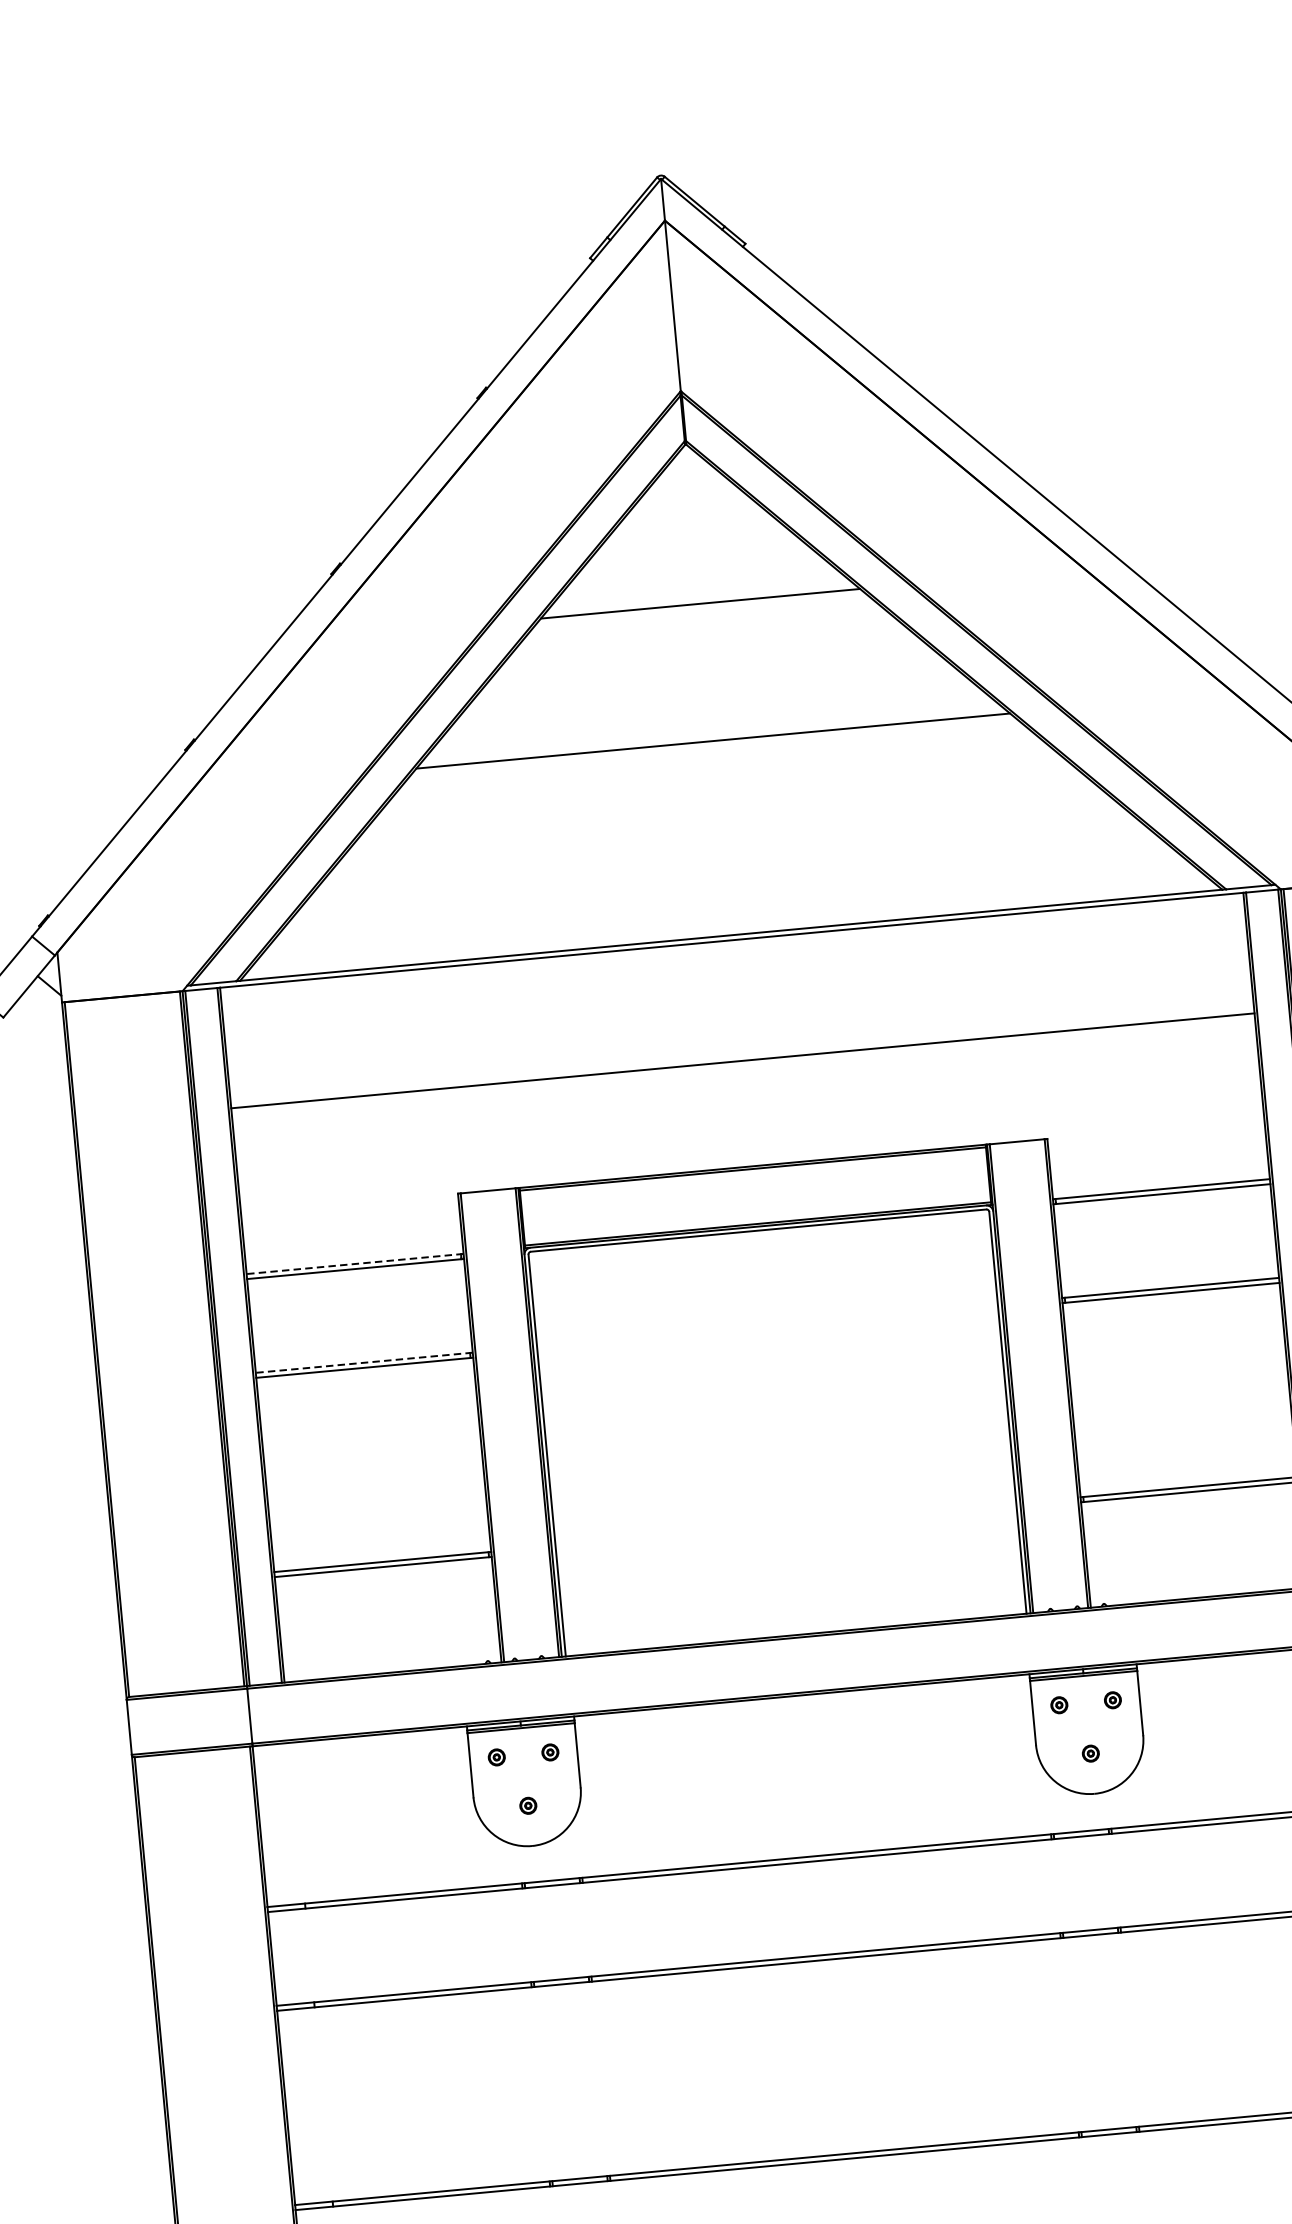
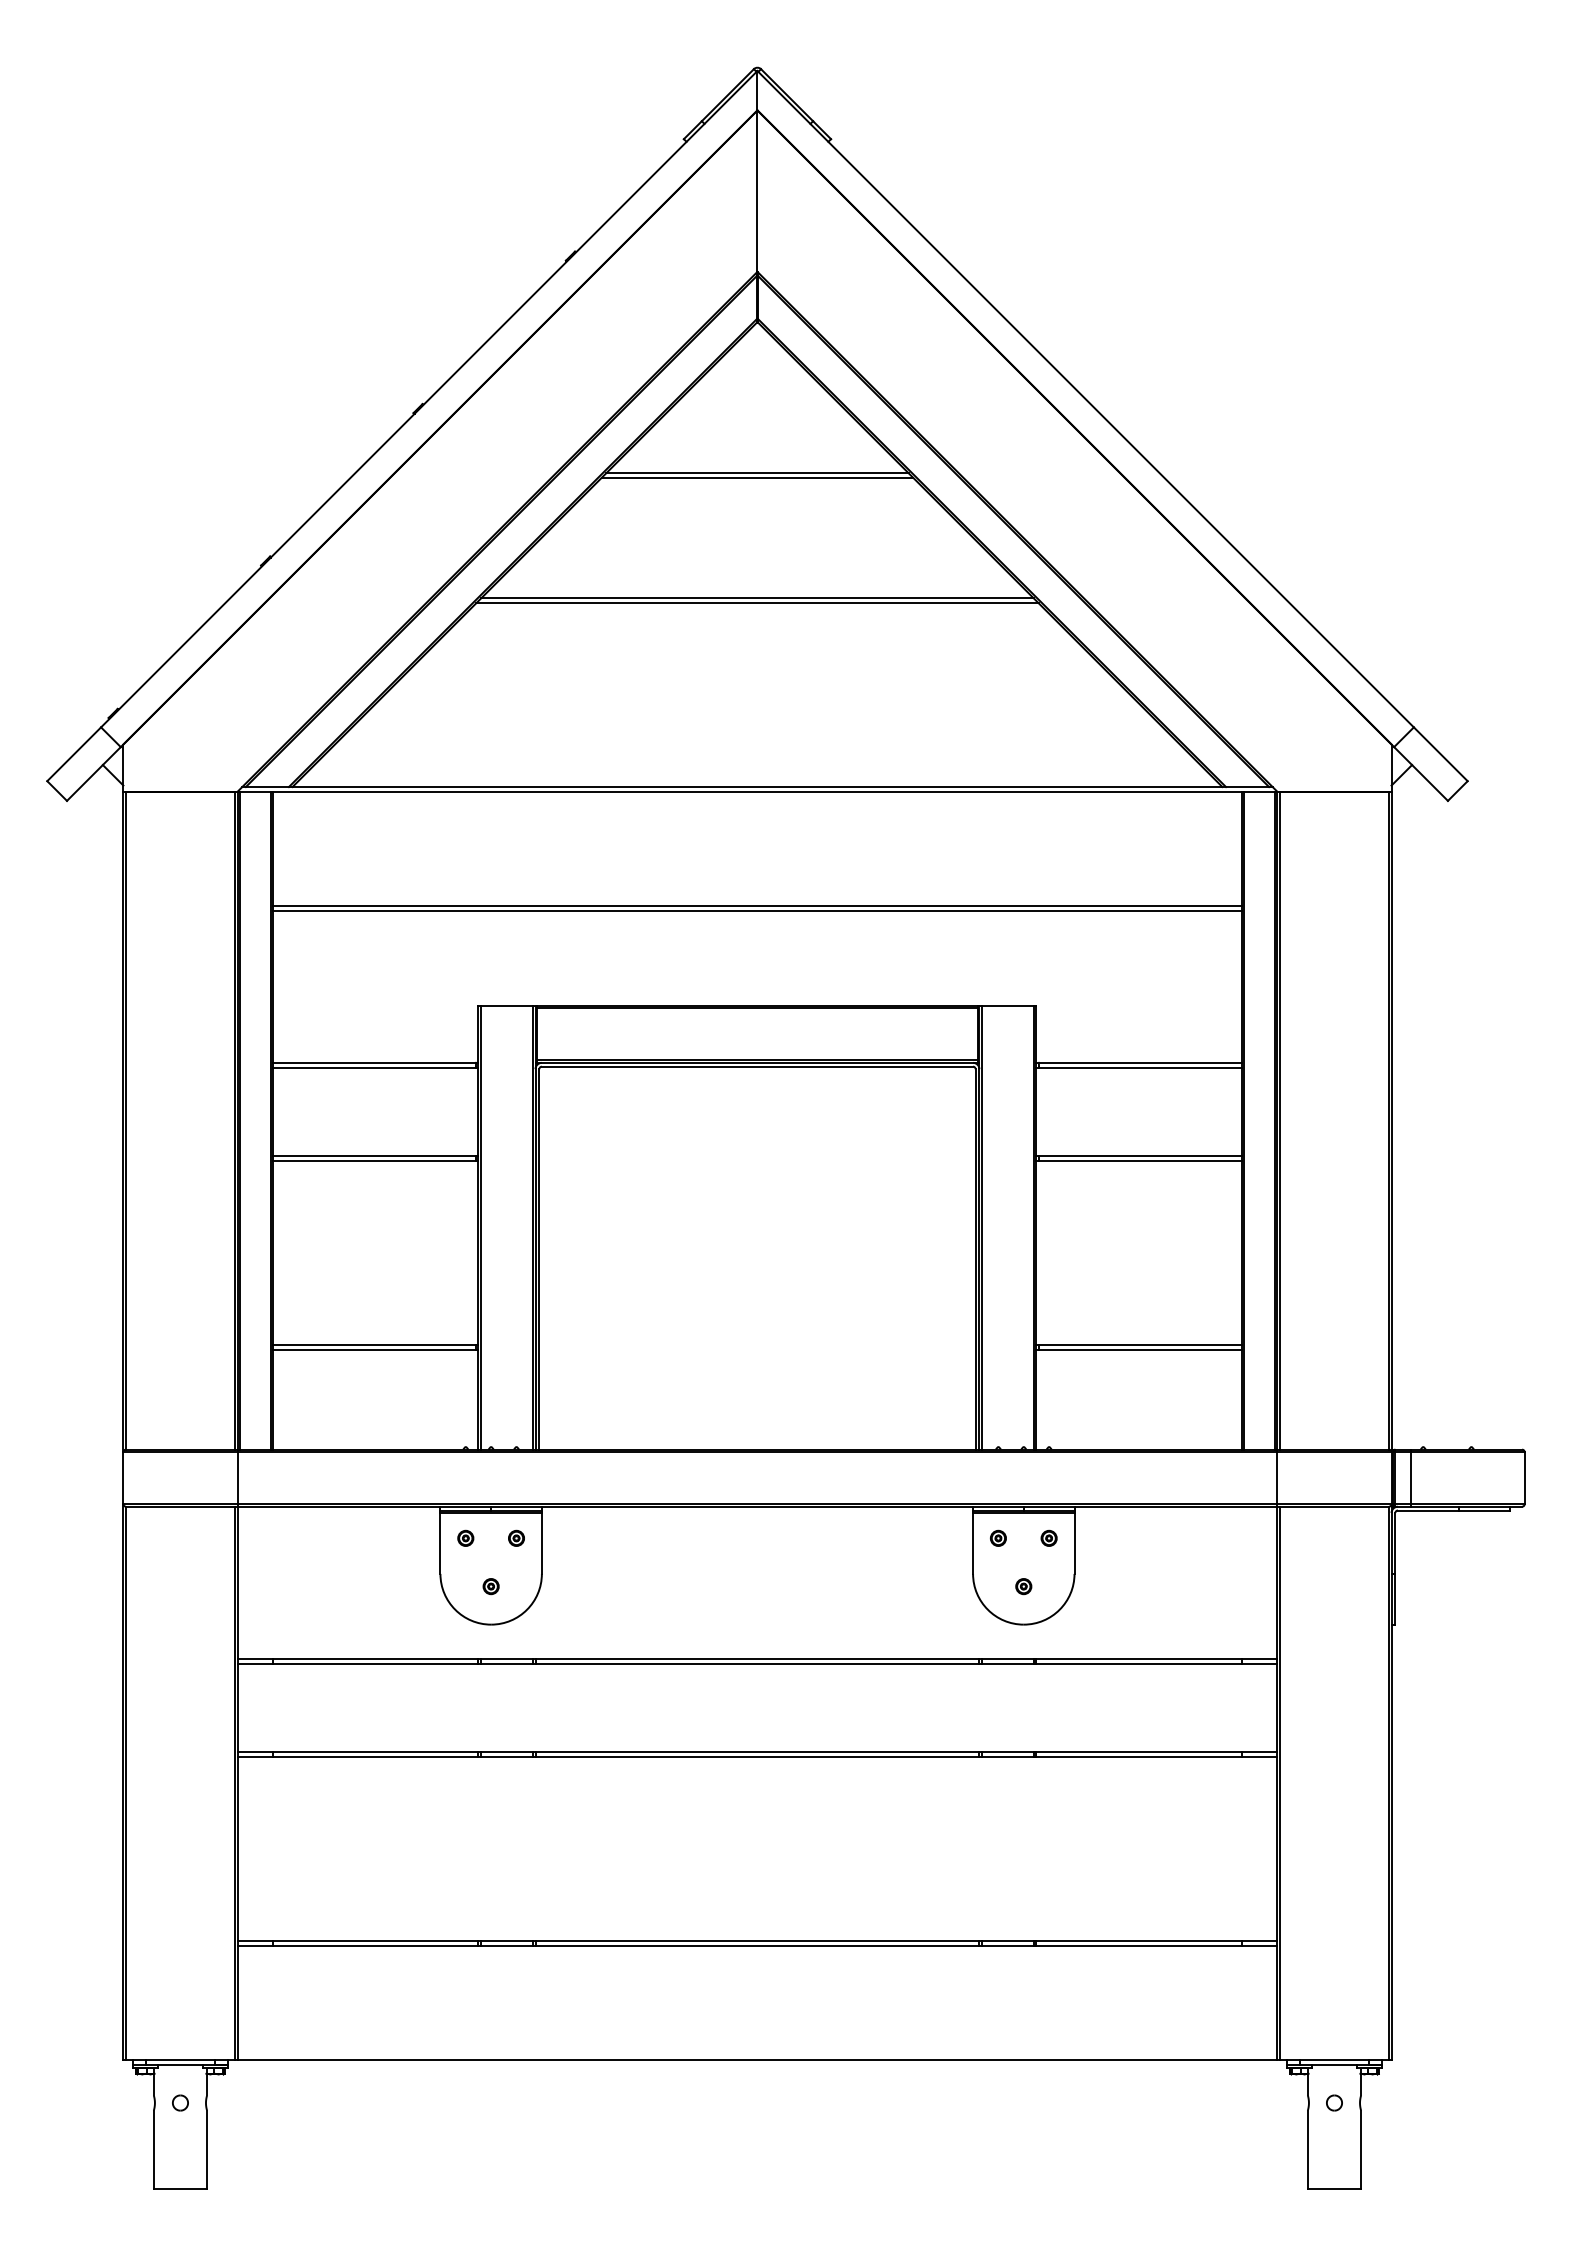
line: (700, 608) -> (757, 477), added
line: (712, 736) -> (757, 598), added
line: (743, 1065) -> (757, 910), added
line: (354, 1263) -> (375, 1062), dashed -> solid
line: (364, 1362) -> (375, 1156), dashed -> solid

